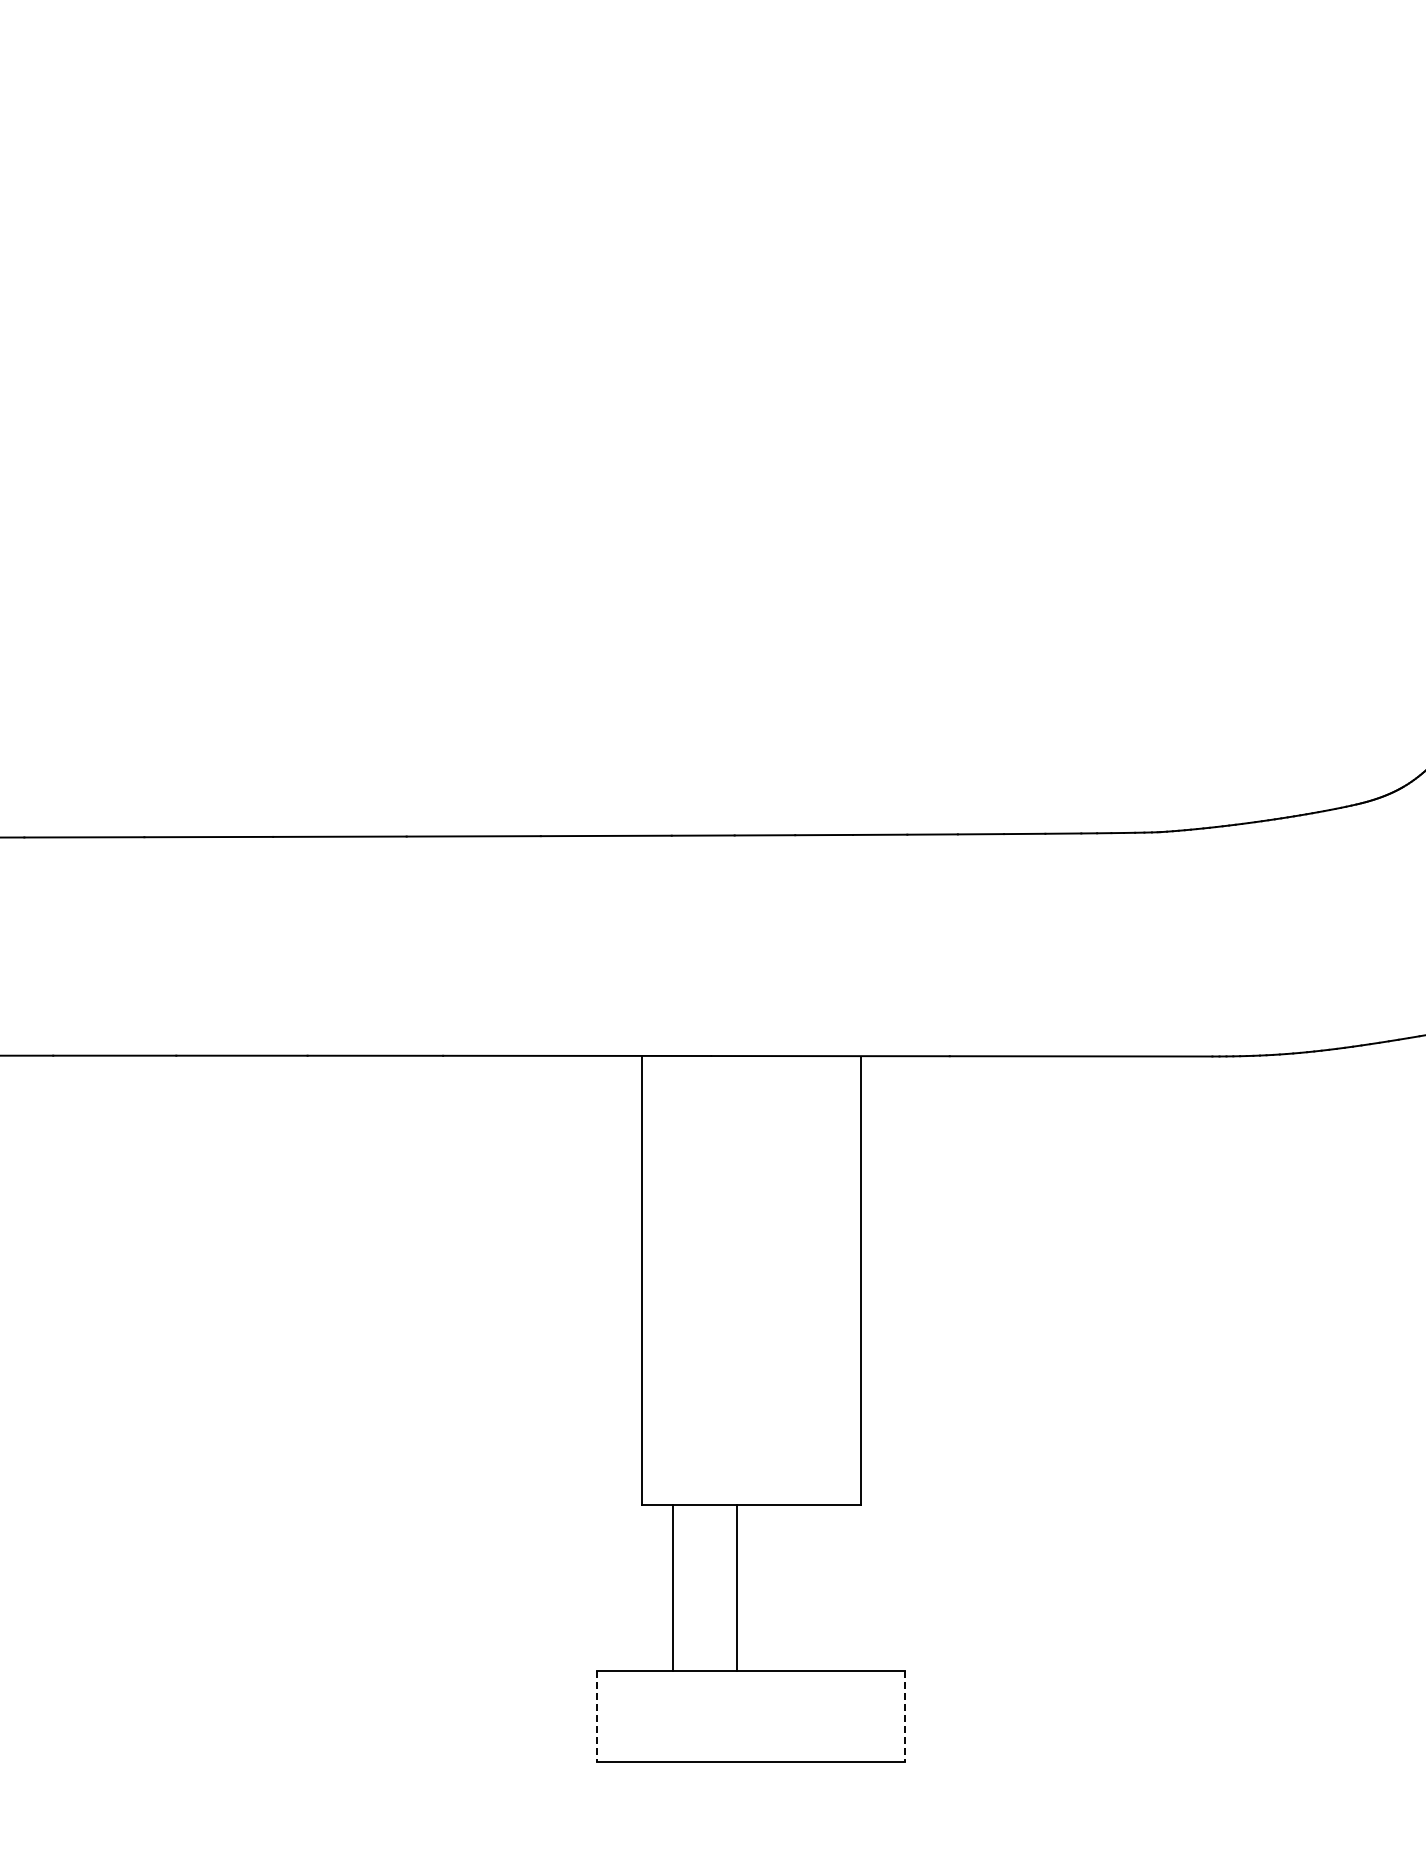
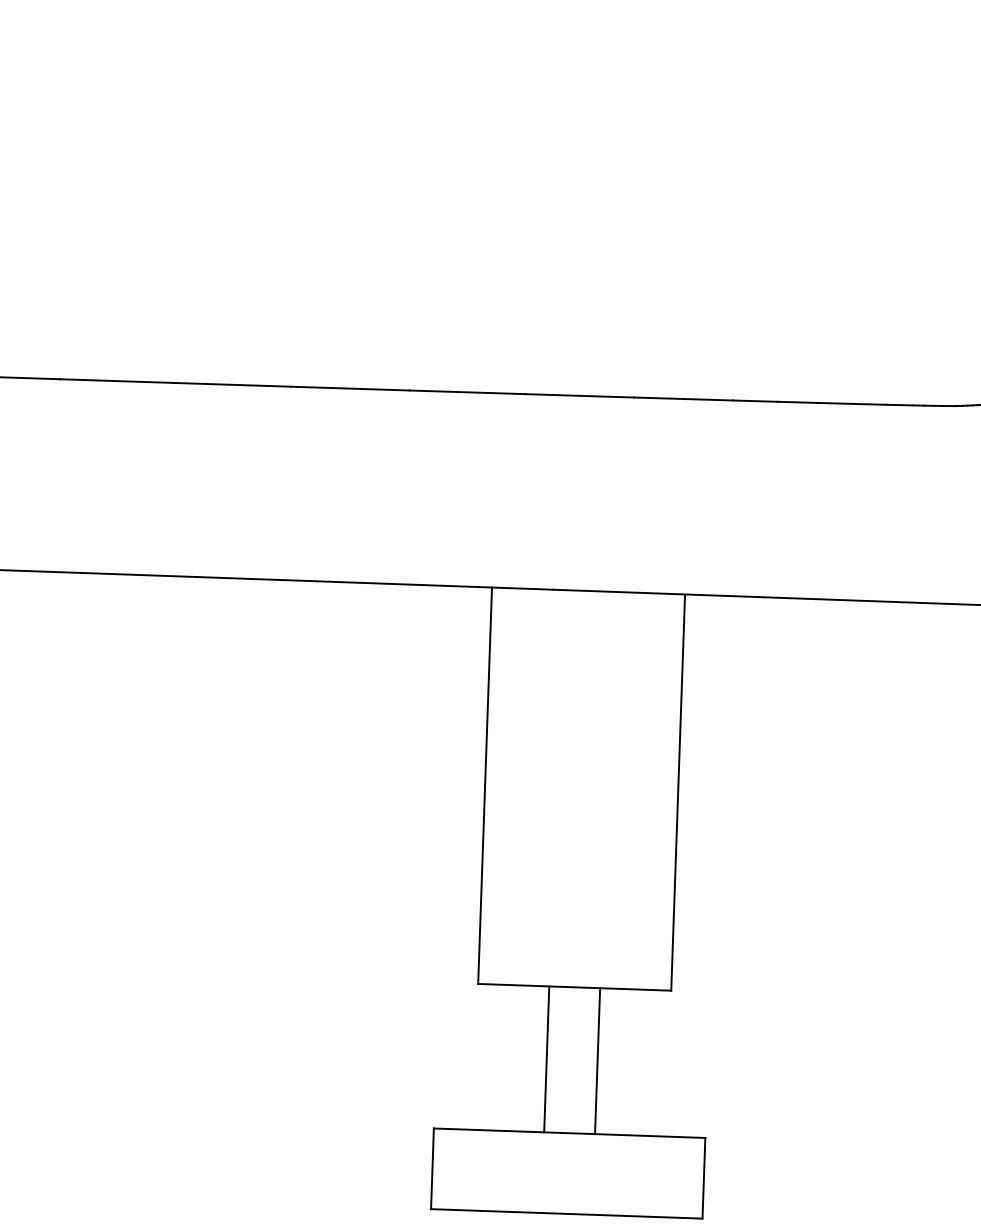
line: (673, 1587) -> (546, 1058), moved
line: (737, 1587) -> (598, 1060), moved
line: (597, 1716) -> (432, 1168), dashed -> solid
line: (905, 1716) -> (704, 1178), dashed -> solid

